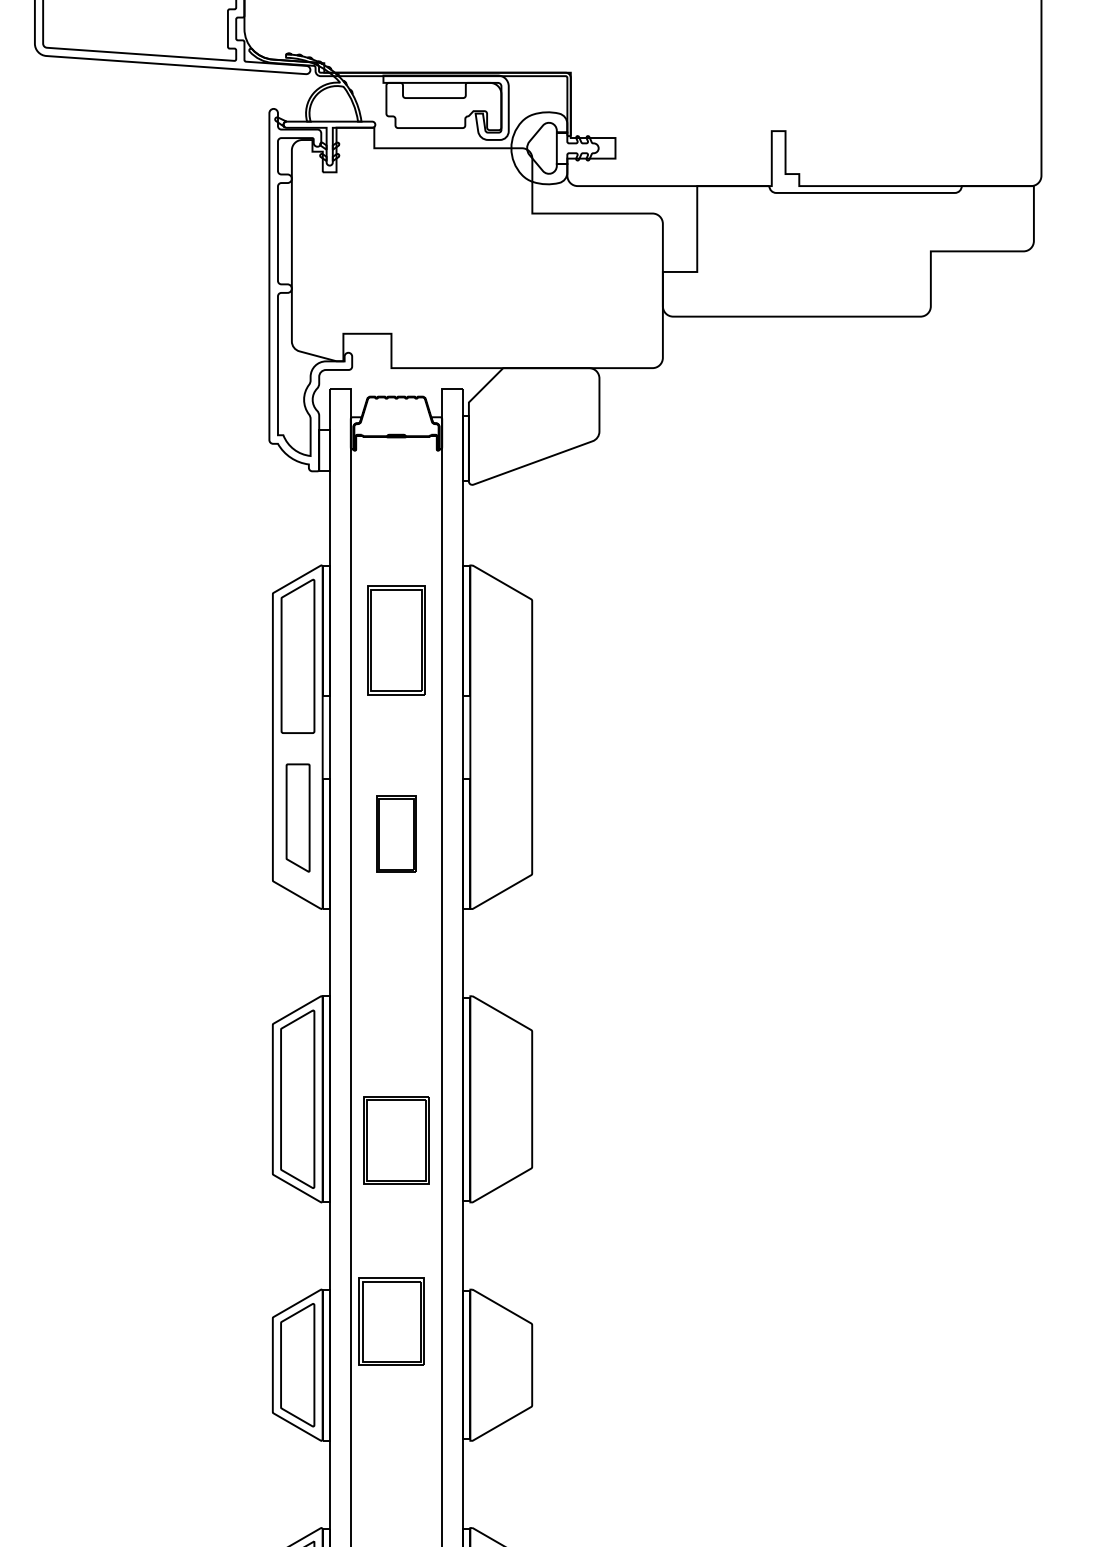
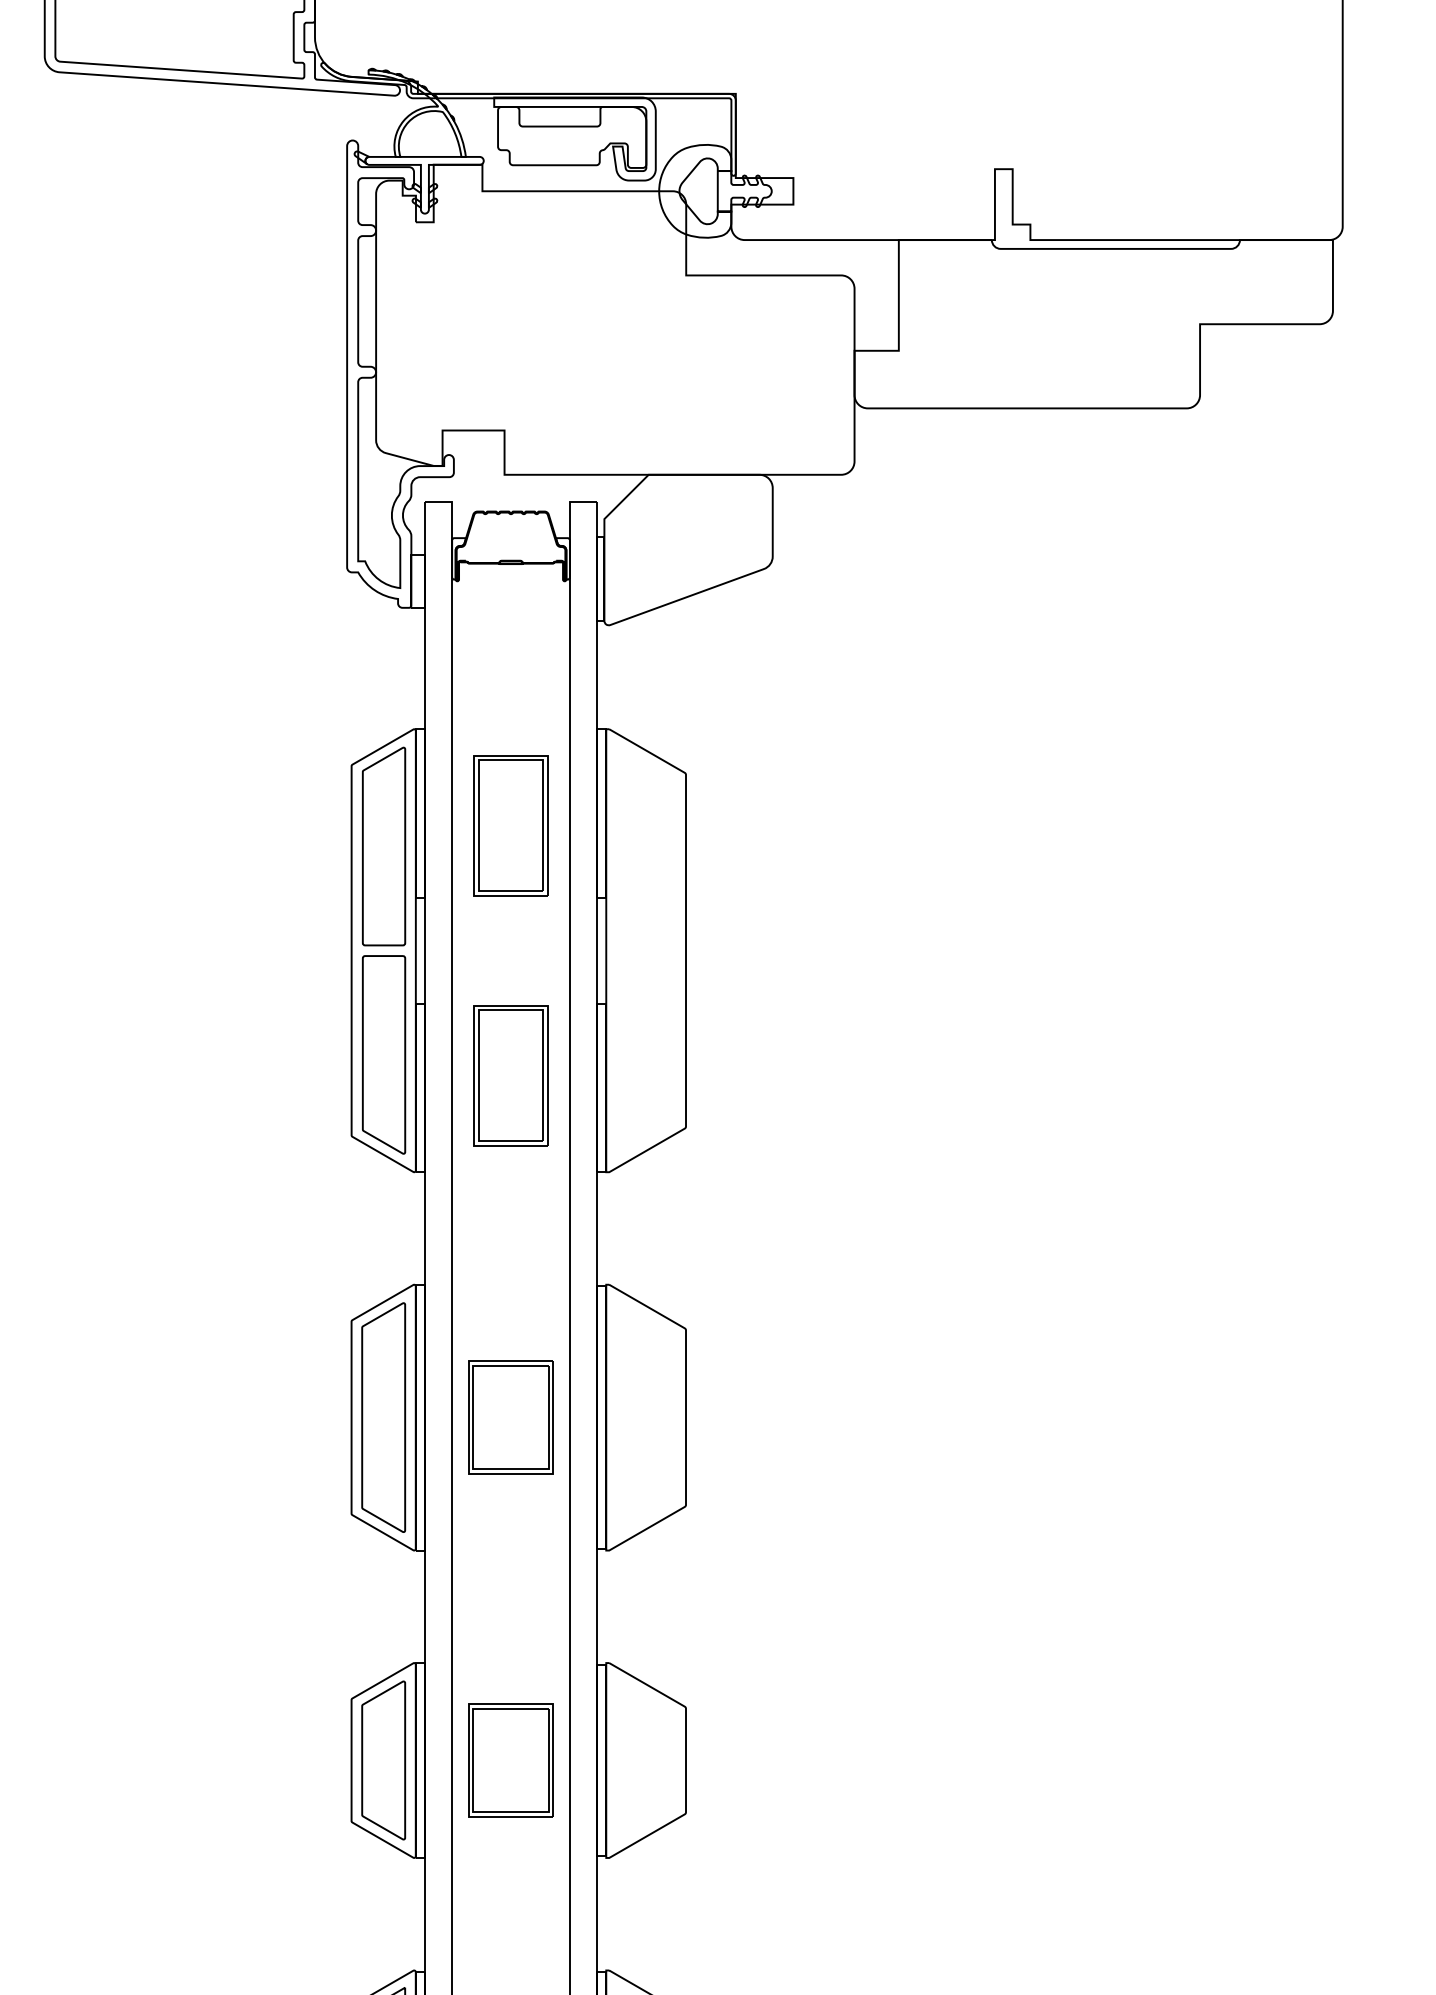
part: (298, 817) -> (384, 1054), size x1.43
part: (396, 833) -> (510, 1075), size x1.43
part: (396, 1140) -> (510, 1417), moved
part: (391, 1321) -> (510, 1760), moved

